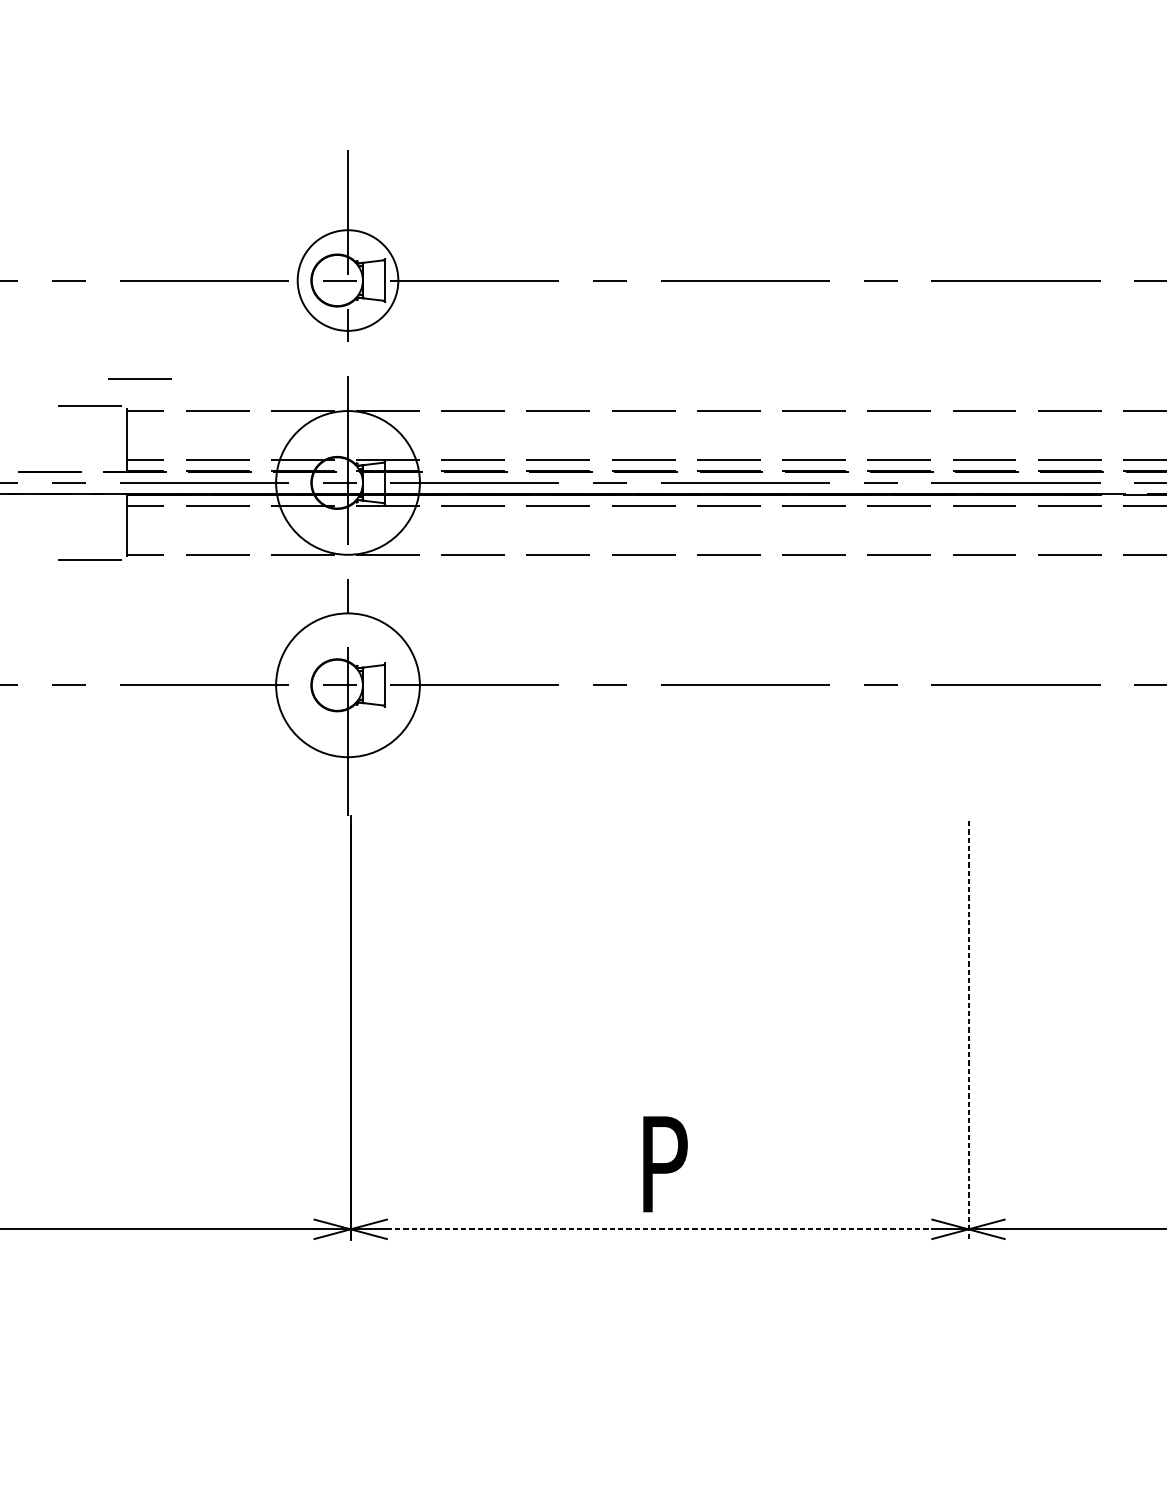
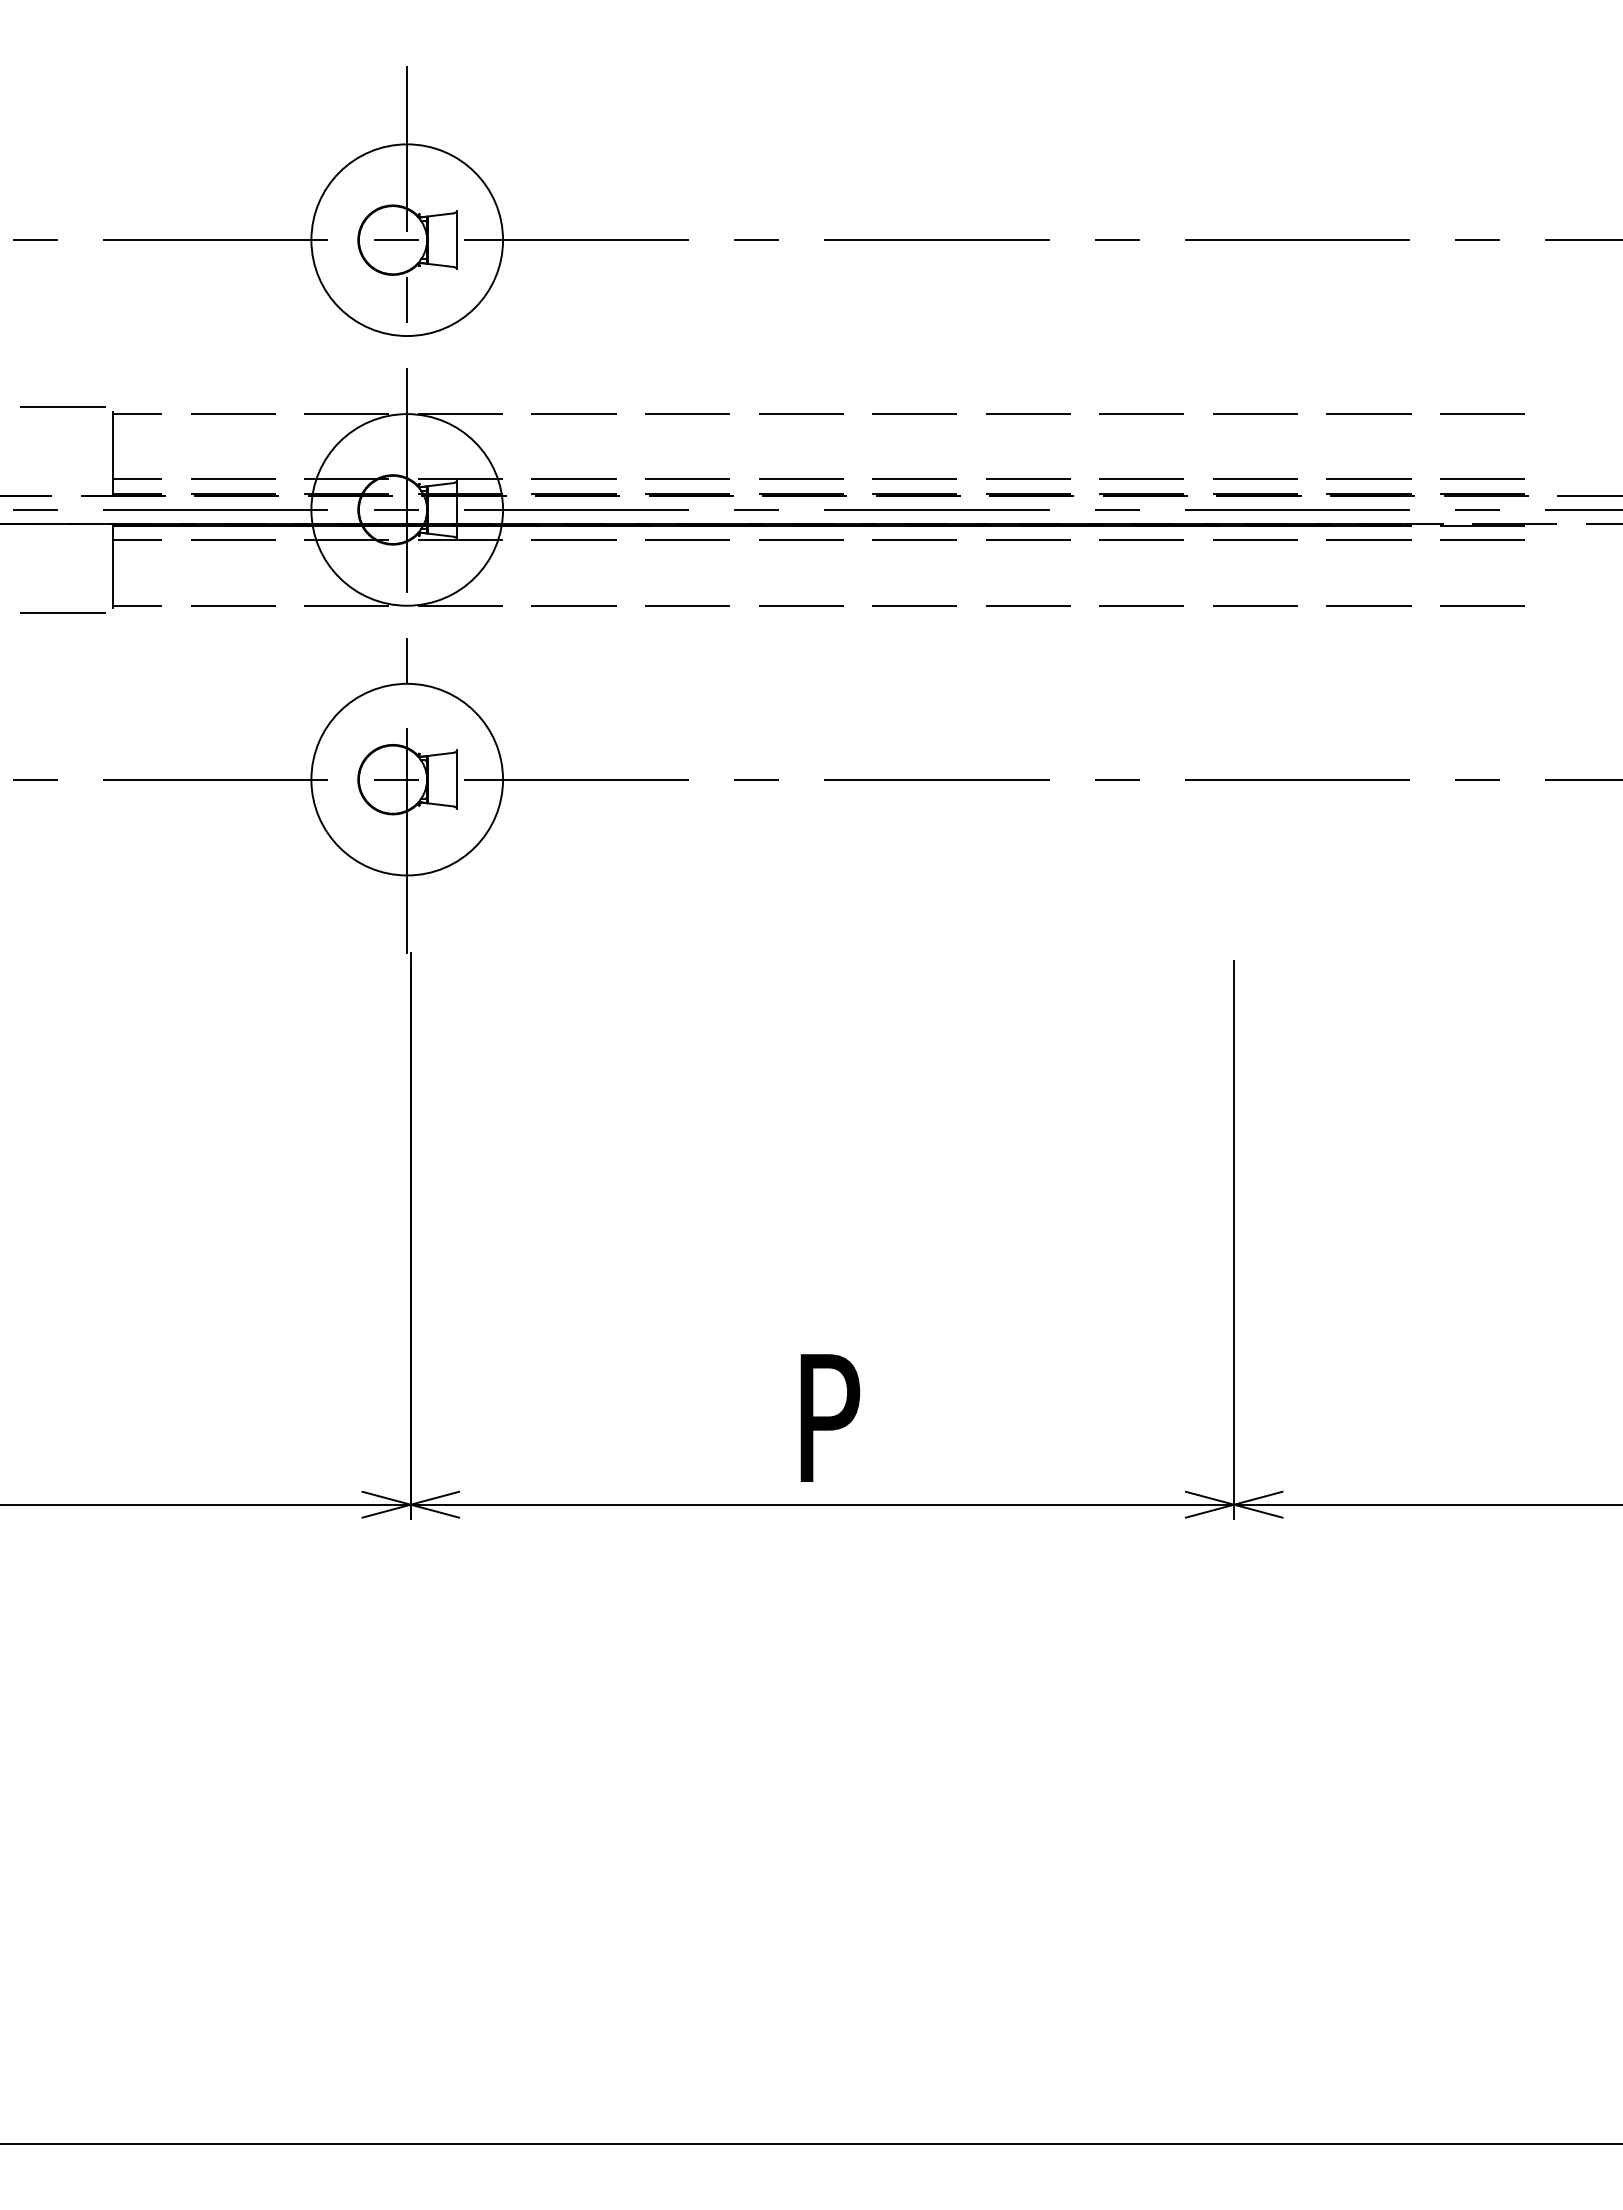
circle: (348, 280) -> (407, 240), size x1.43
line: (139, 379) -> (129, 371), removed
line: (968, 1031) -> (1234, 1240), dashed -> solid
line: (659, 1229) -> (822, 1504), dashed -> solid

